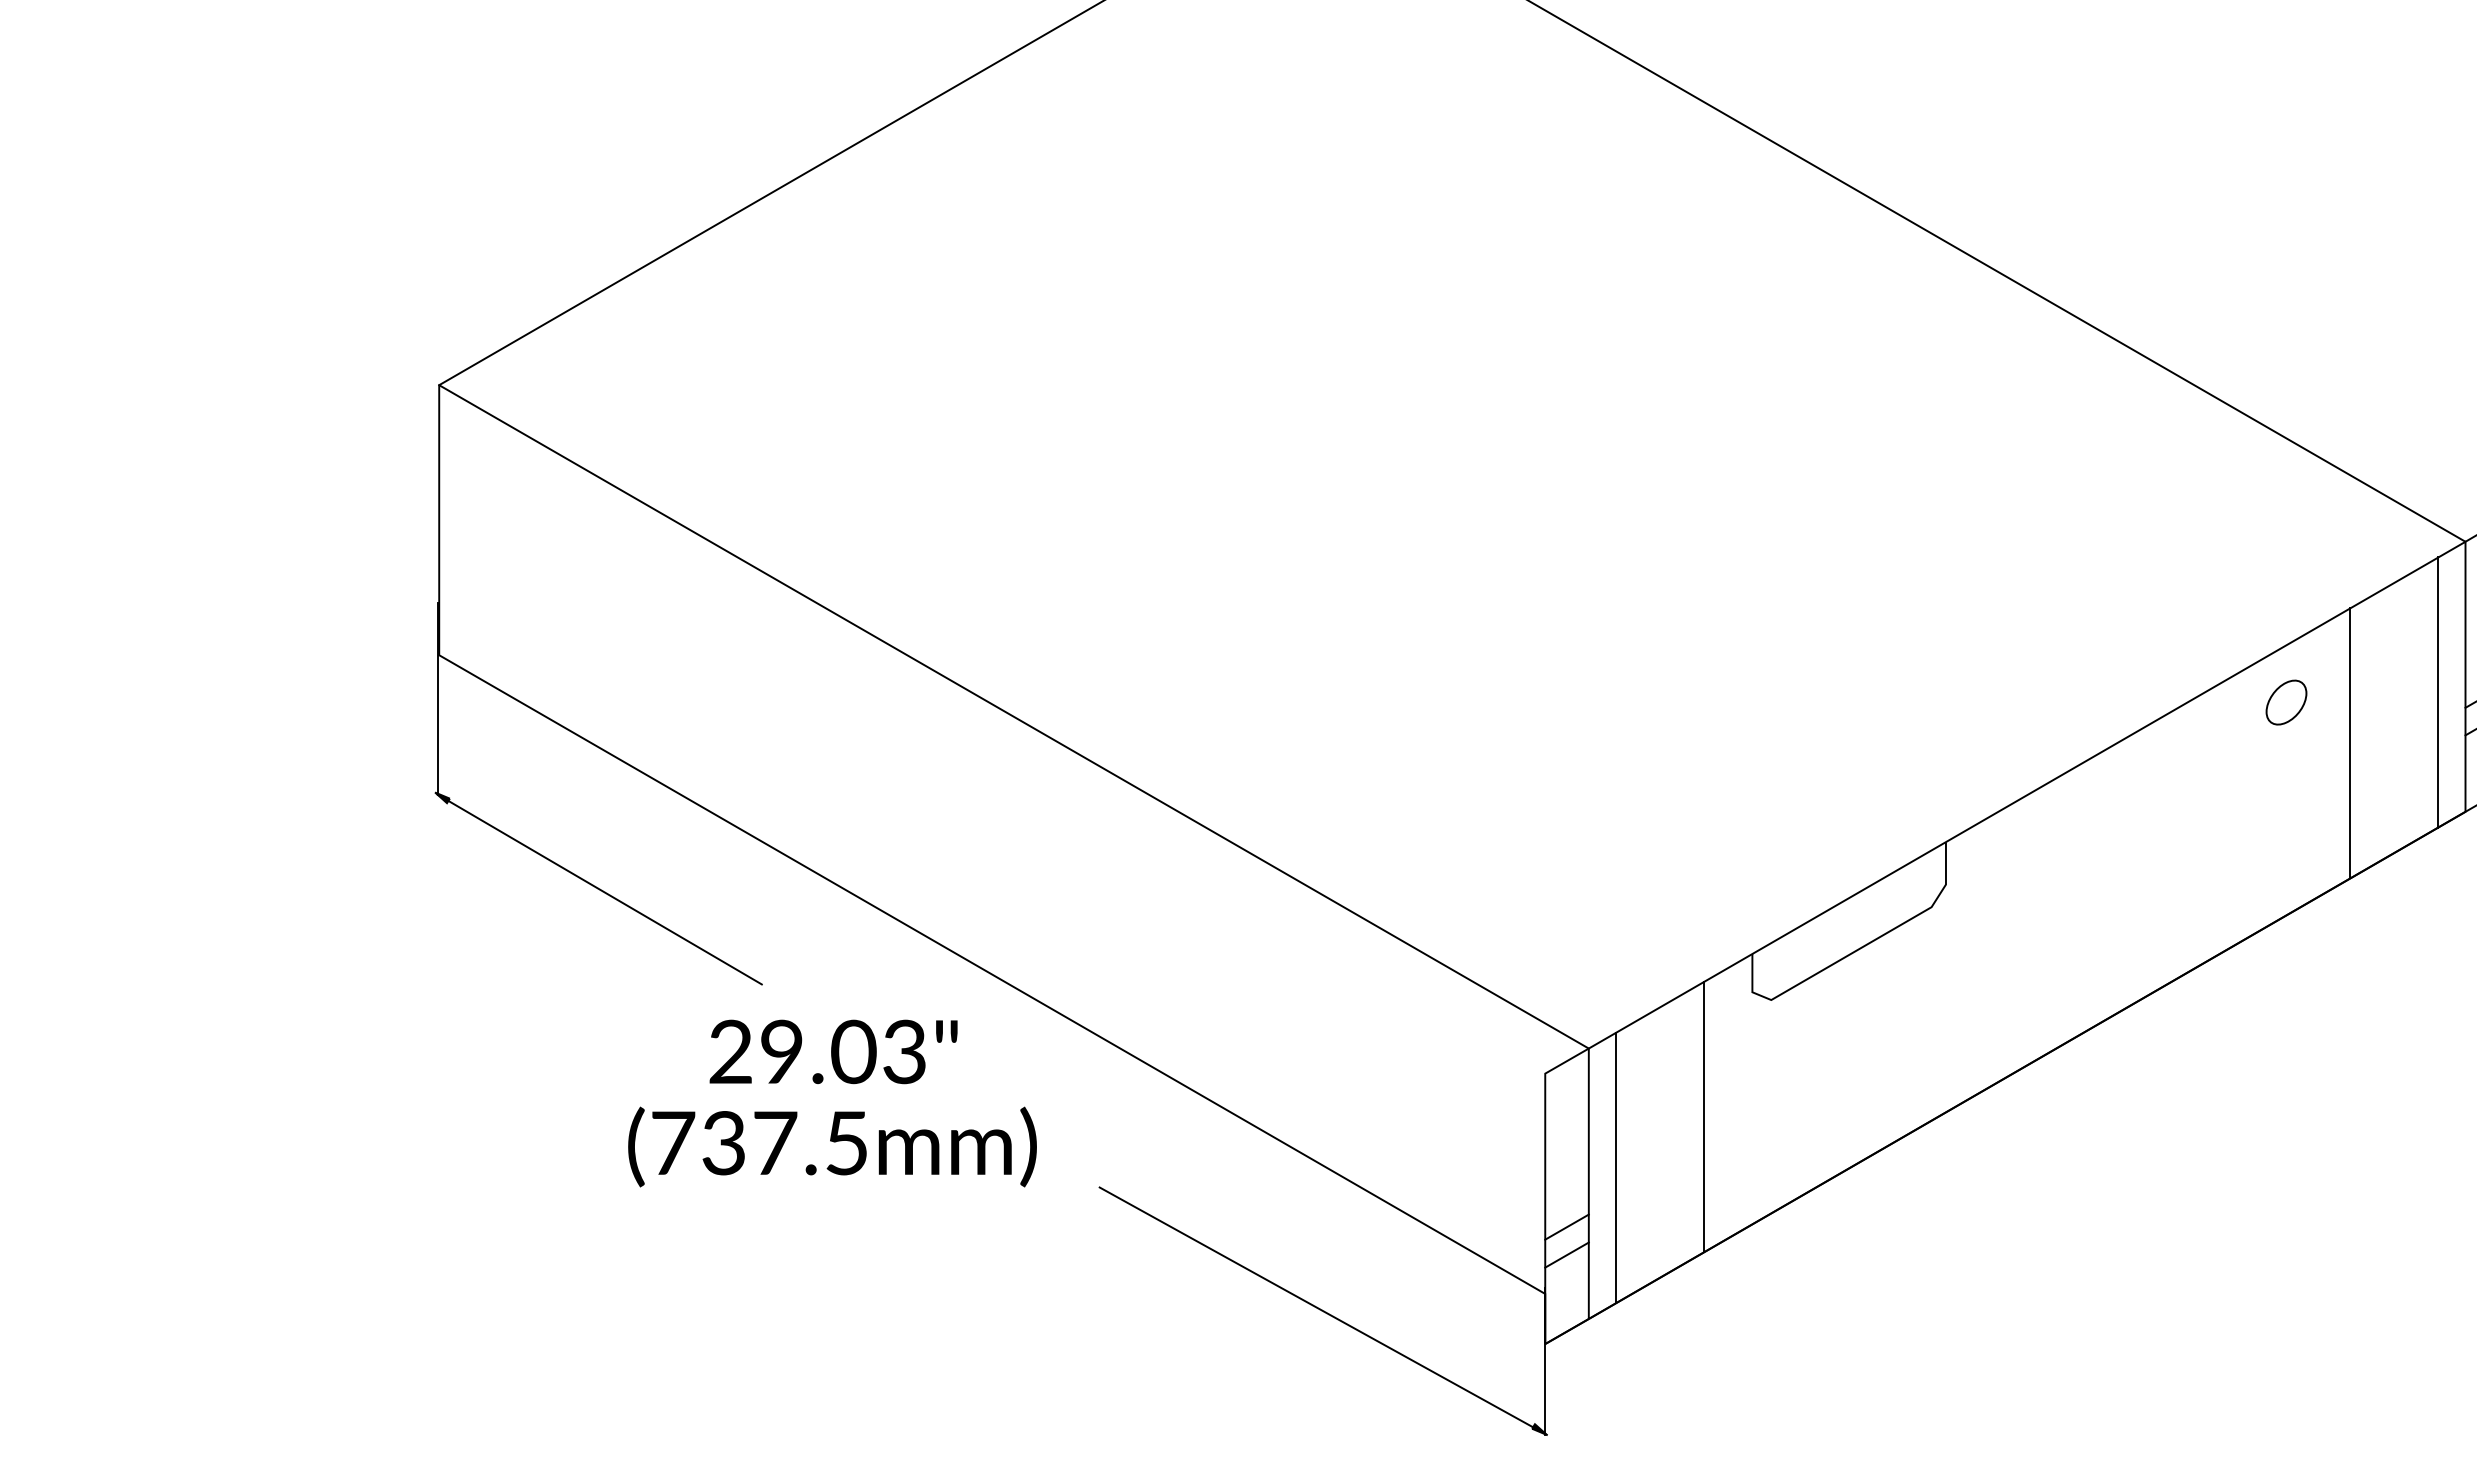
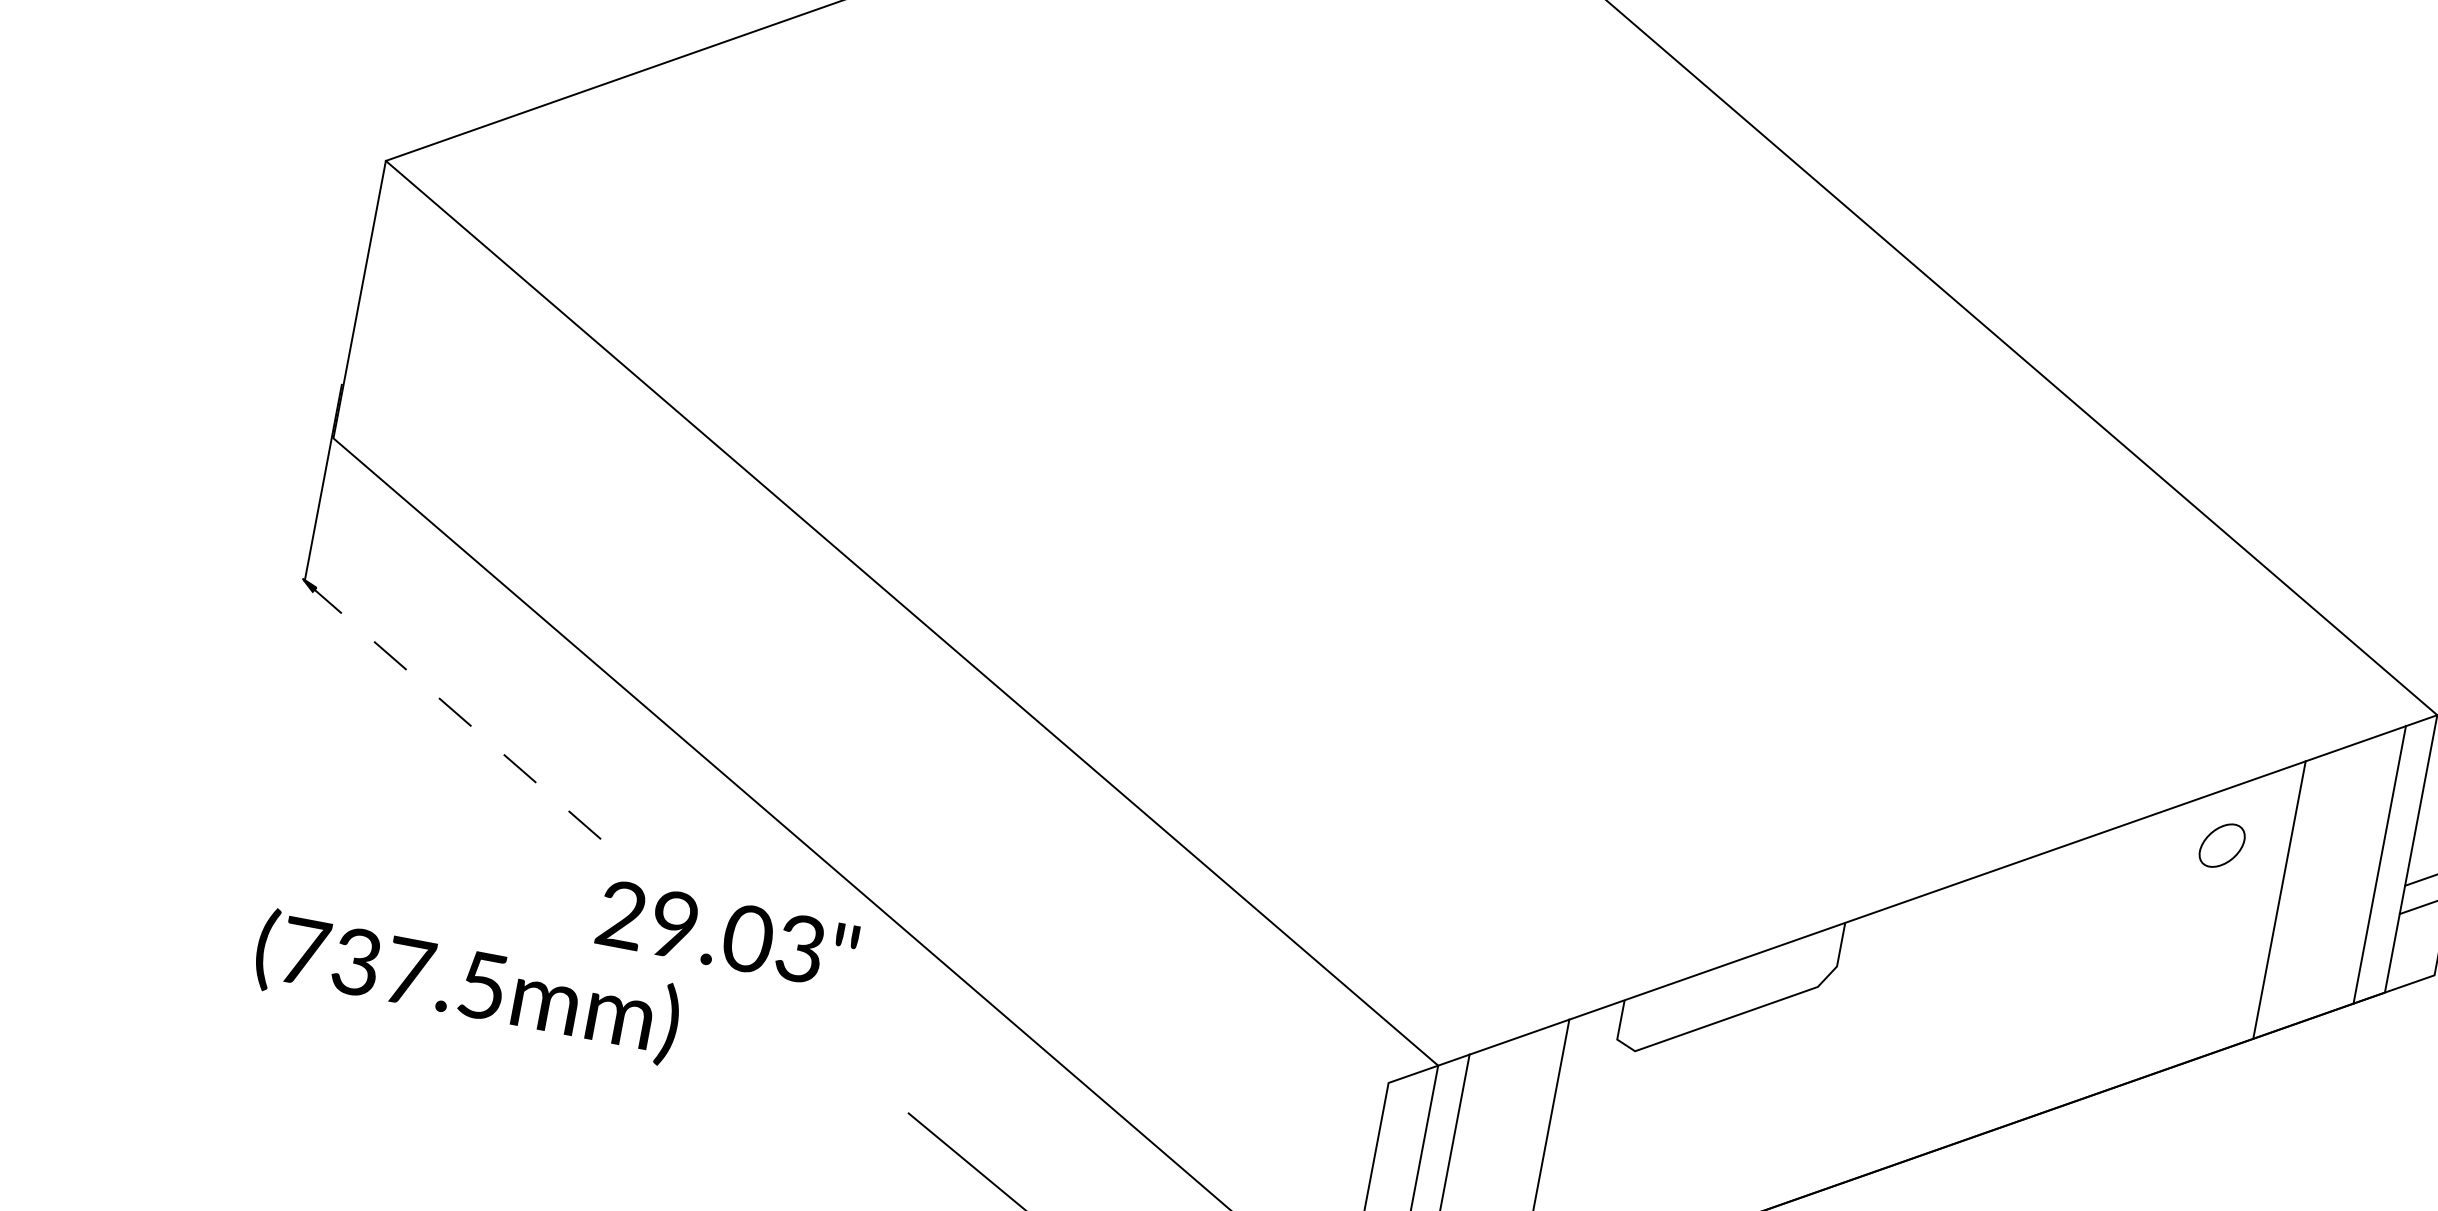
line: (599, 889) -> (452, 710), solid -> dashed
text: (833, 1051) -> (727, 934), moved
text: (832, 1146) -> (467, 986), moved

